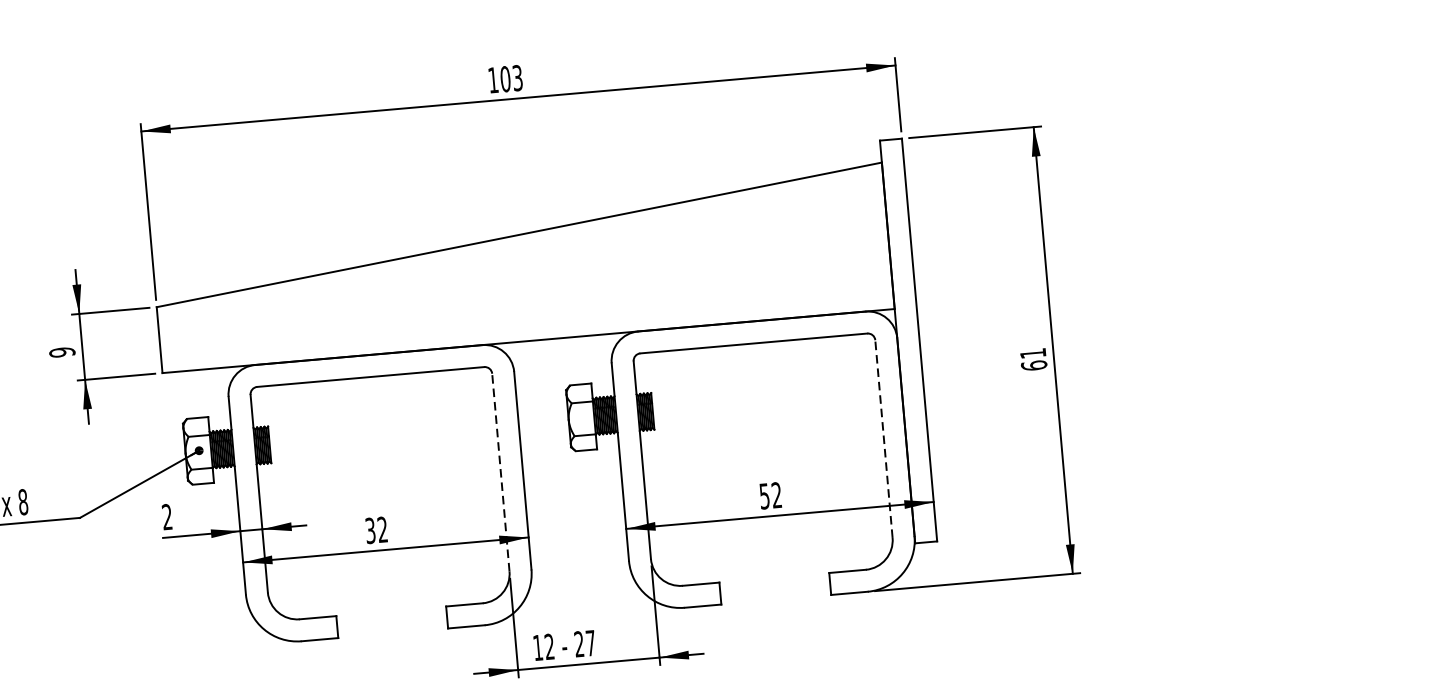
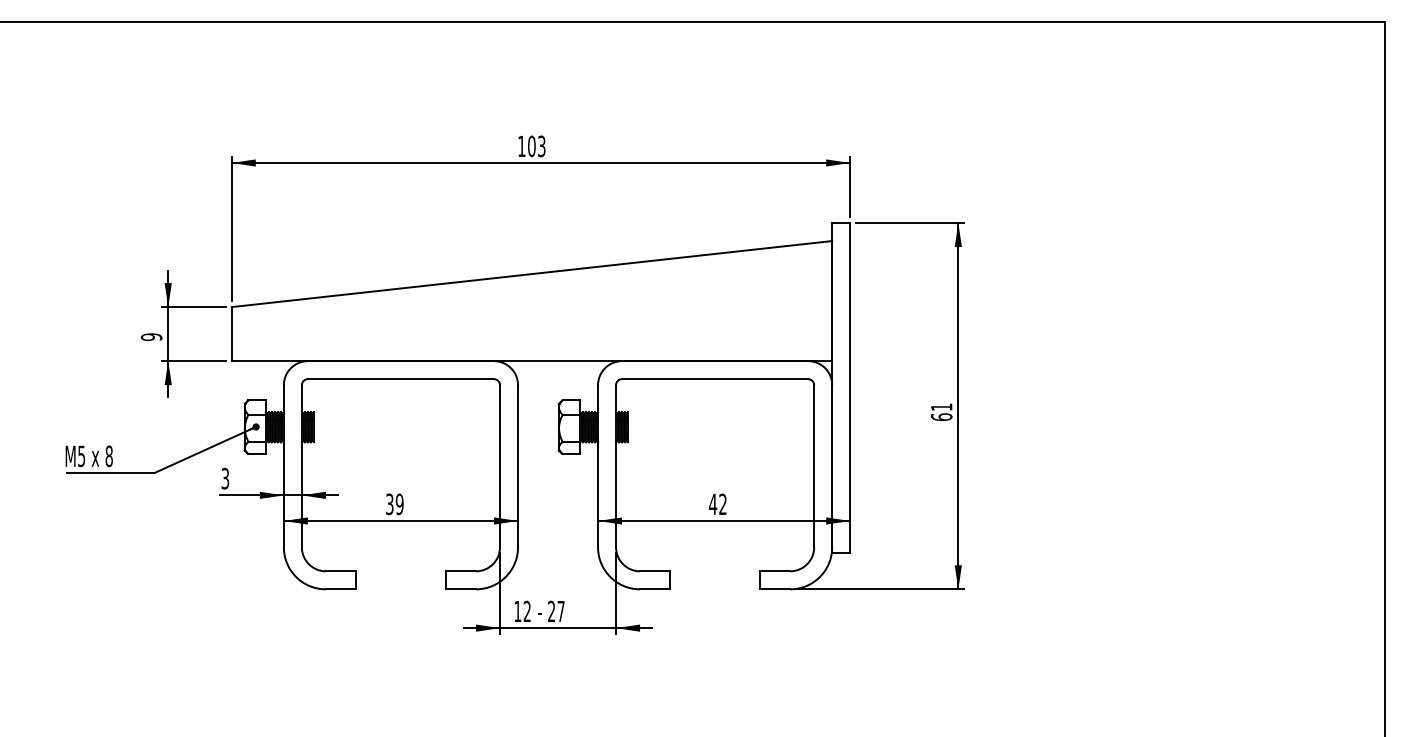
line: (884, 438) -> (814, 465), dashed -> solid
line: (501, 471) -> (500, 465), dashed -> solid
text: (764, 496) -> (712, 504), 52 -> 42
text: (167, 516) -> (225, 478), 2 -> 3
text: (382, 529) -> (399, 504), 32 -> 39

